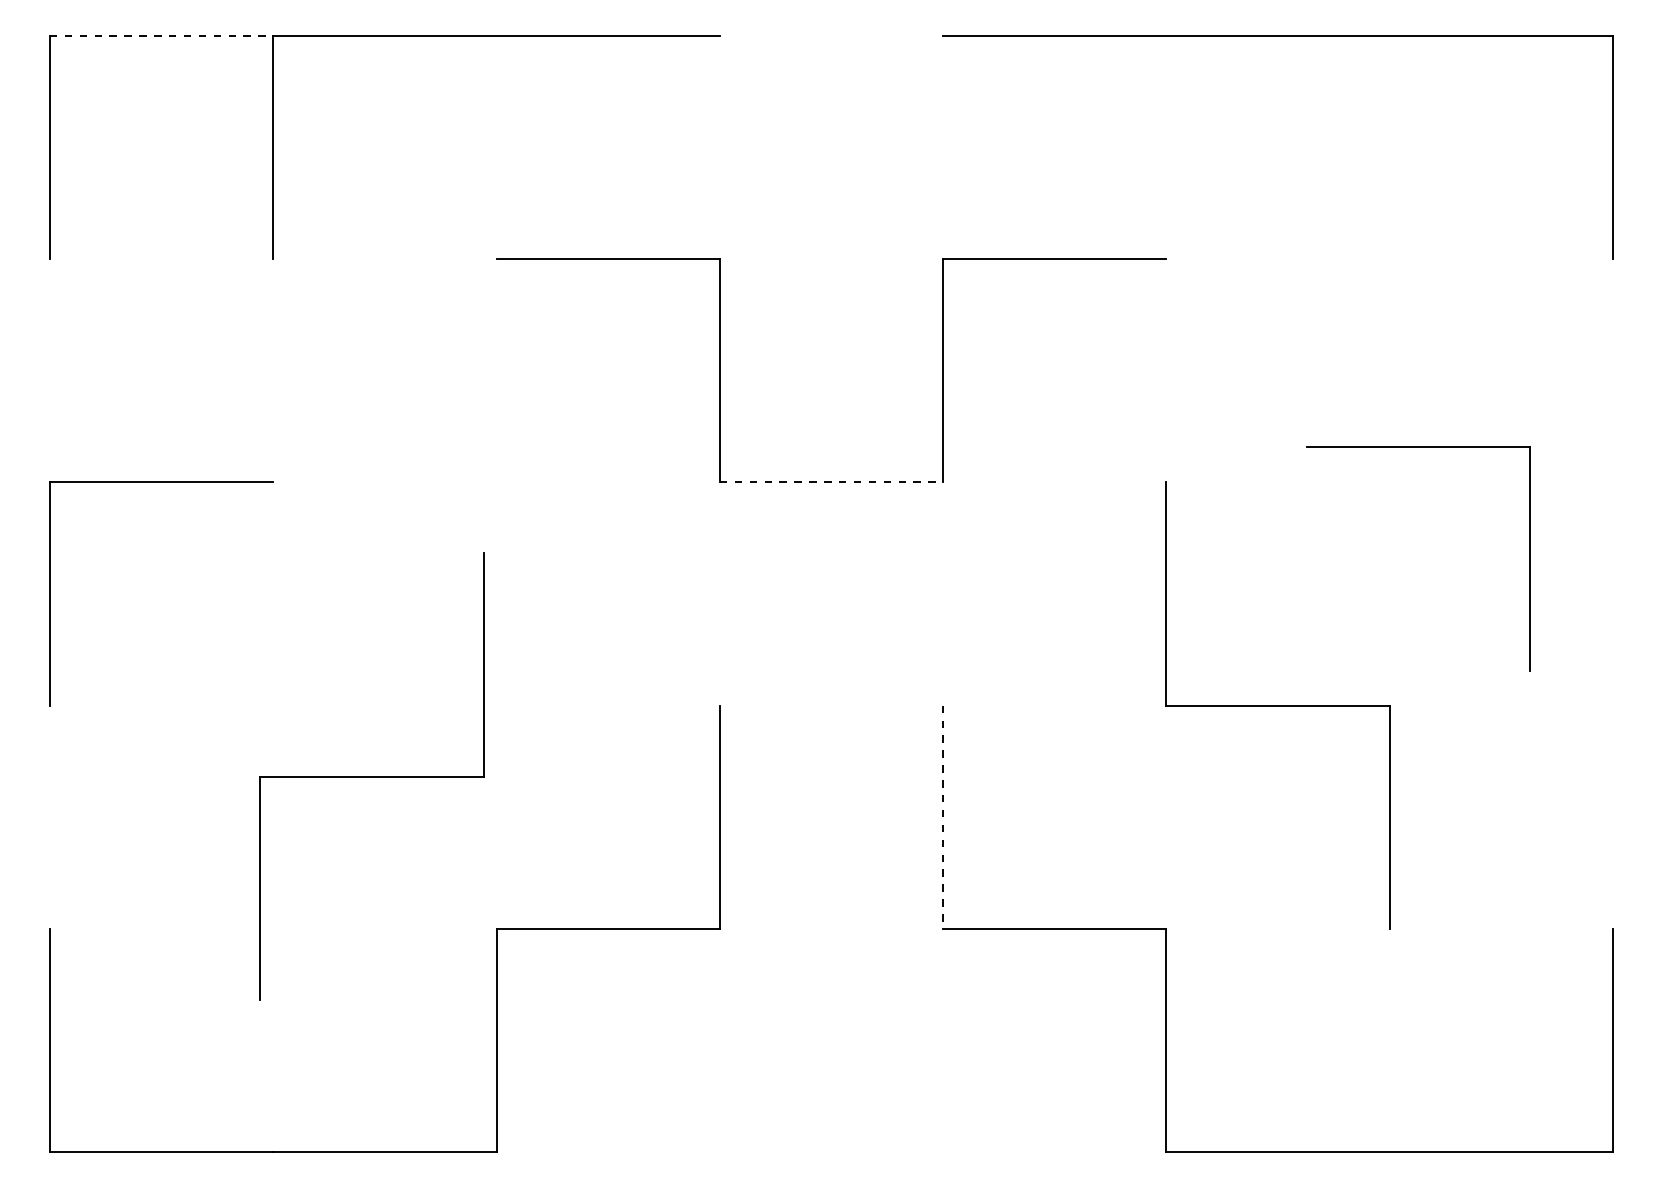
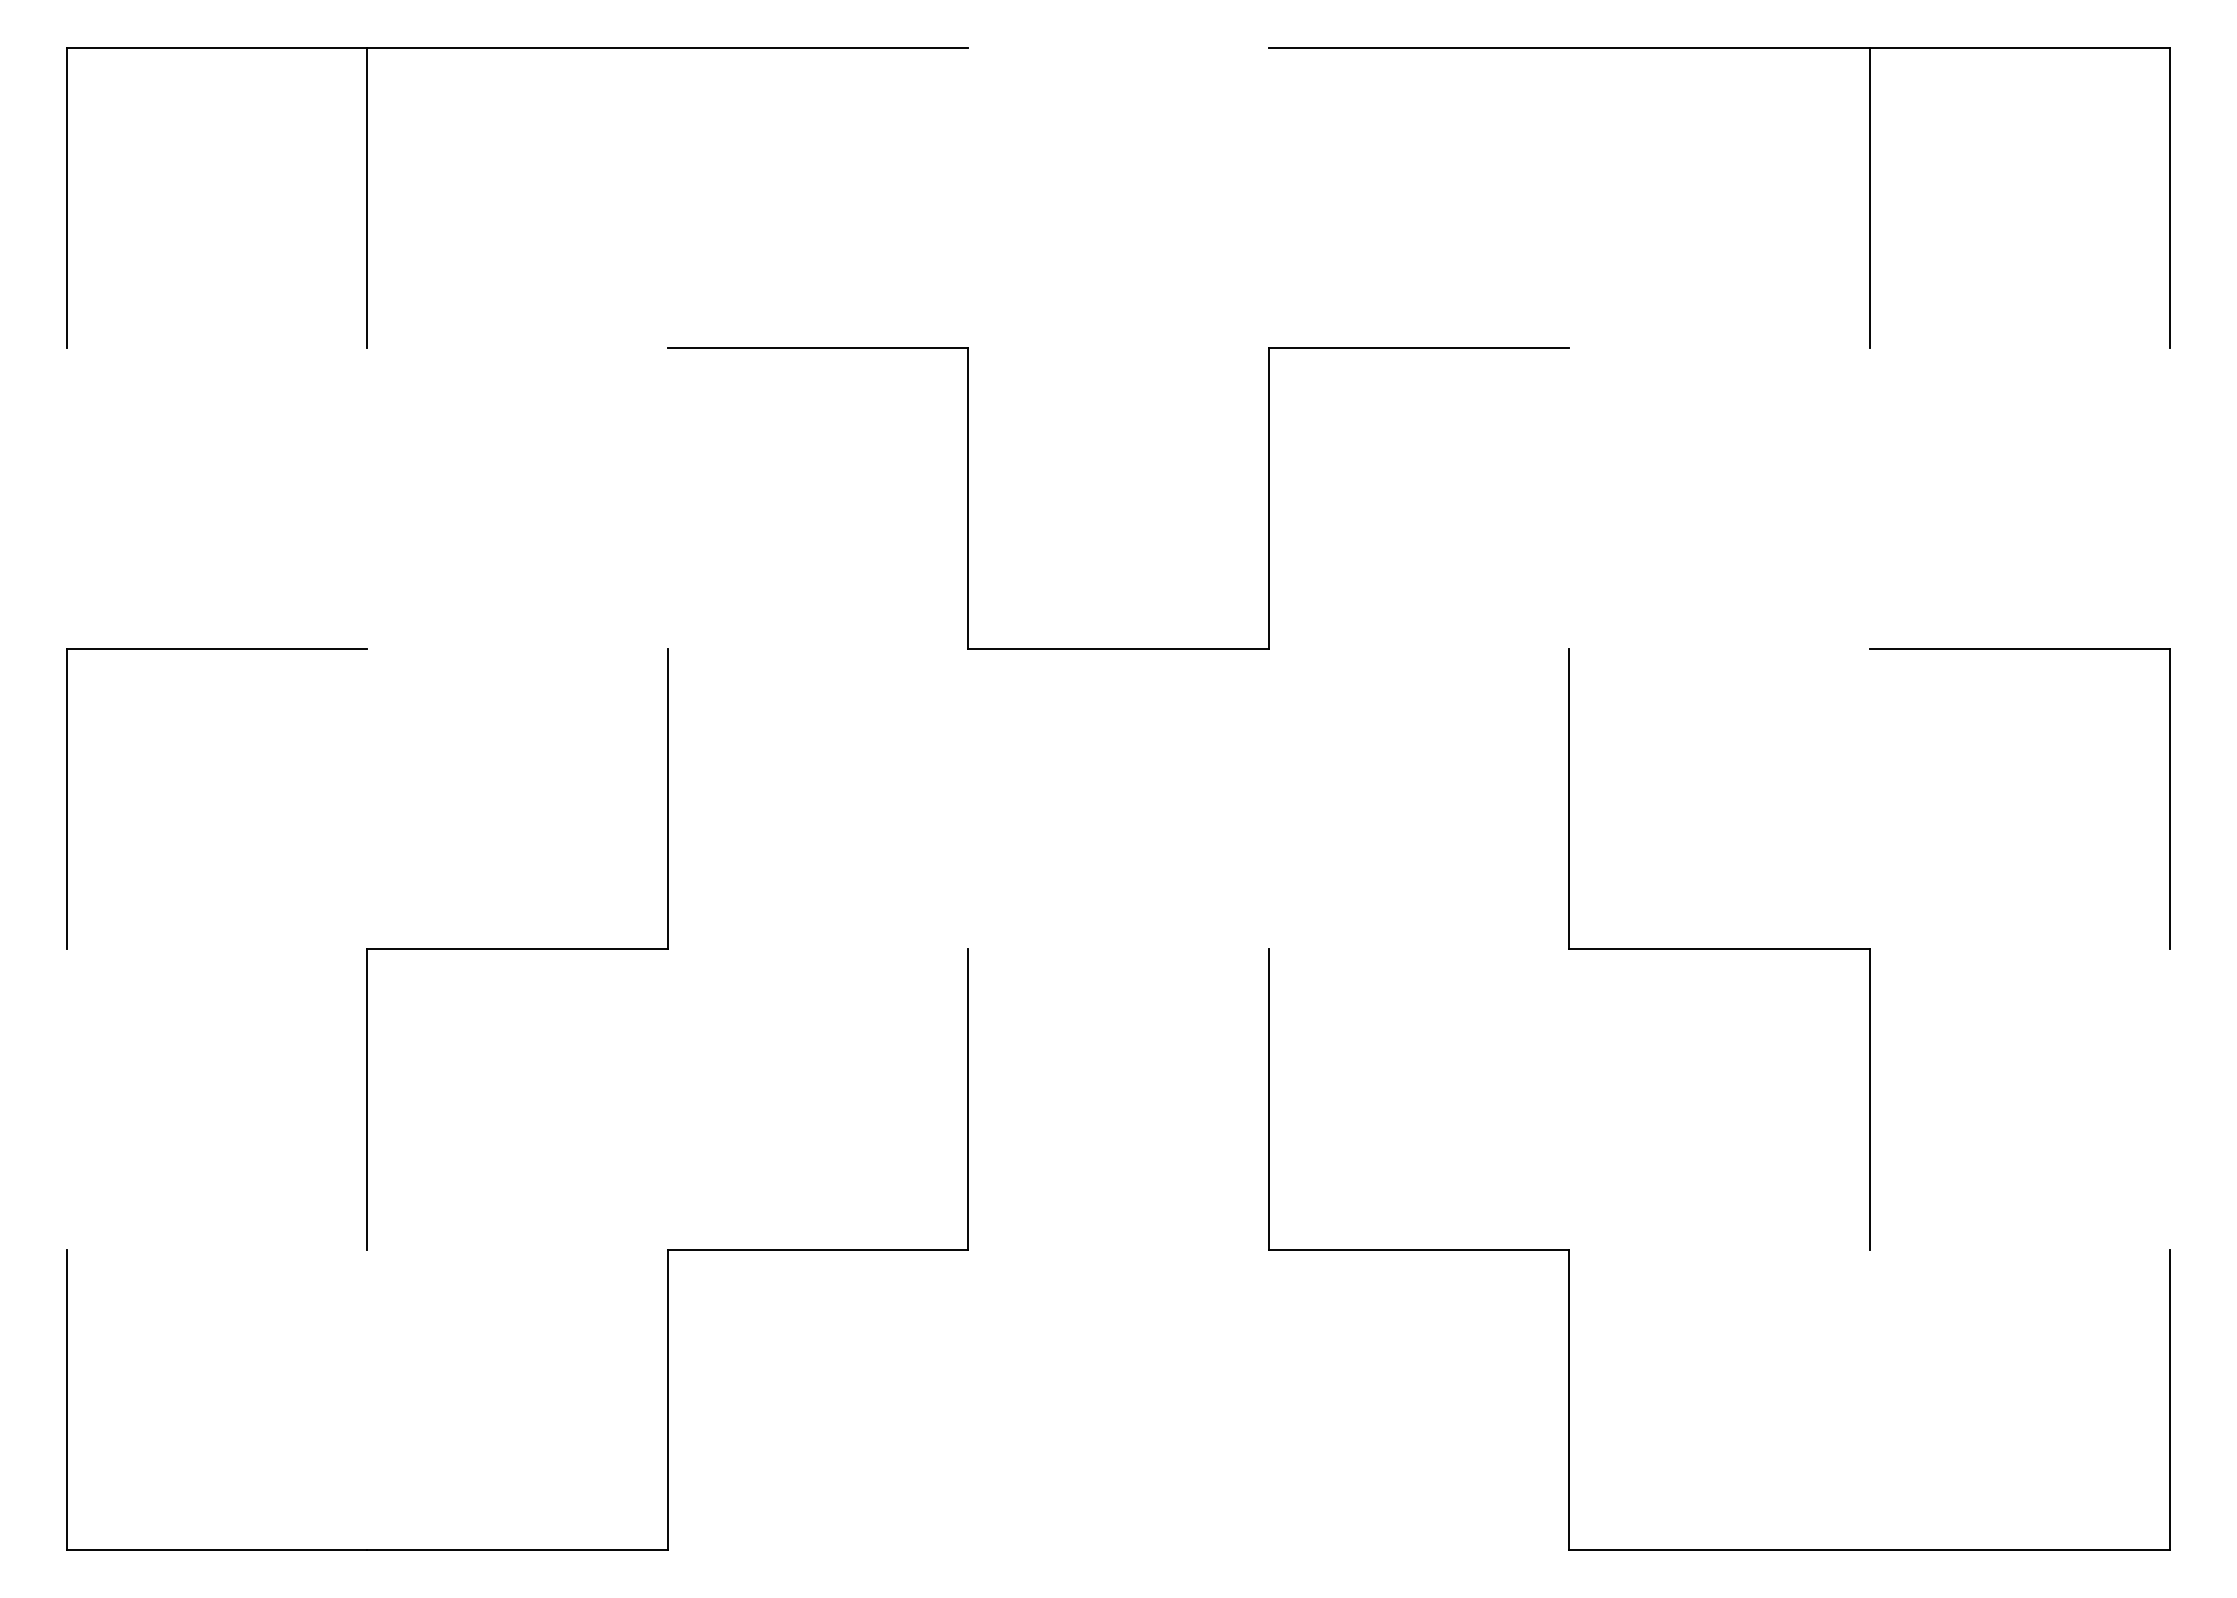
line: (161, 35) -> (217, 47), dashed -> solid
line: (1389, 147) -> (1869, 198), added
part: (1418, 447) -> (2019, 648), moved
line: (831, 482) -> (1118, 648), dashed -> solid
part: (371, 776) -> (517, 949), moved
line: (943, 817) -> (1269, 1099), dashed -> solid

